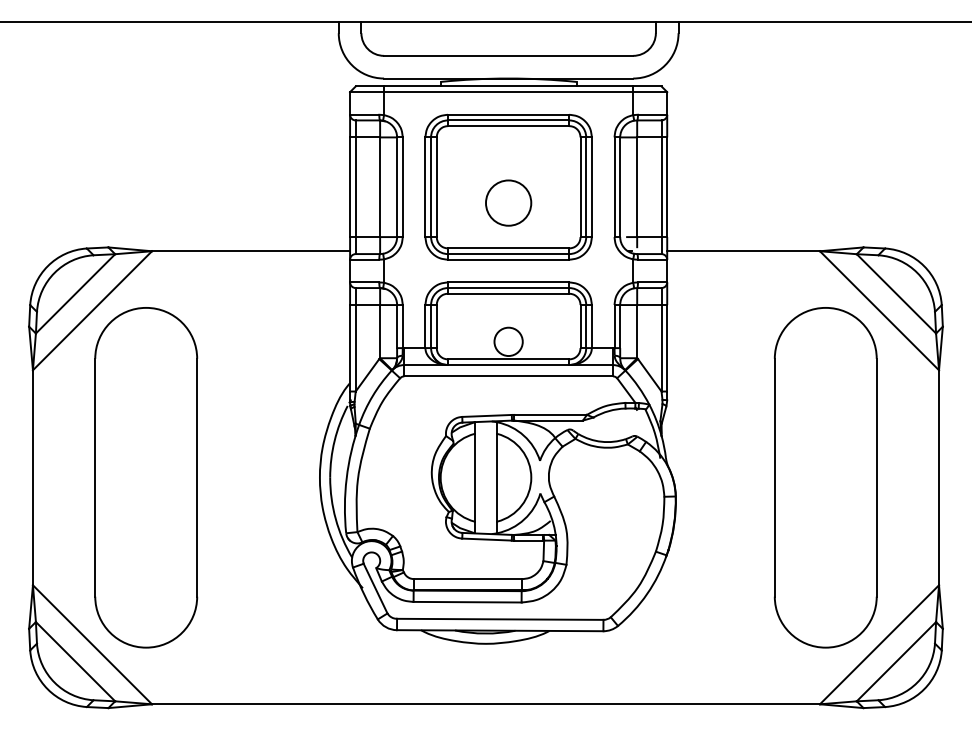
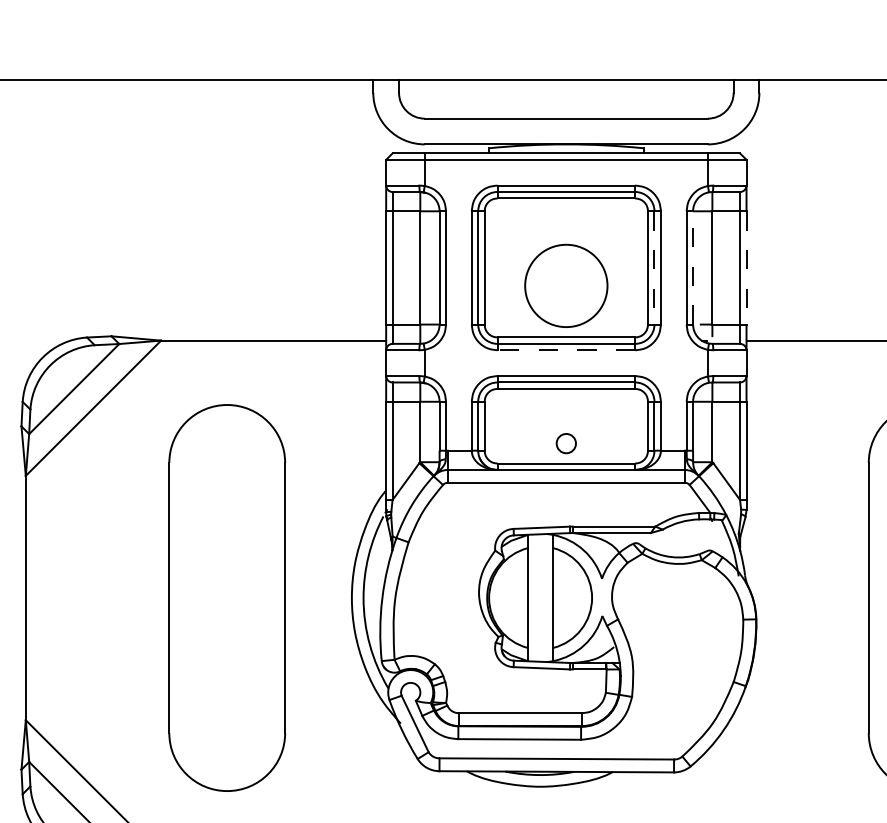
line: (586, 187) -> (654, 268), solid -> dashed
line: (620, 187) -> (693, 268), solid -> dashed
line: (667, 187) -> (746, 268), solid -> dashed
circle: (508, 202) -> (566, 285), size x1.6
line: (508, 259) -> (566, 350), solid -> dashed
circle: (508, 341) -> (566, 443), size x0.6
part: (146, 477) -> (227, 597), moved

